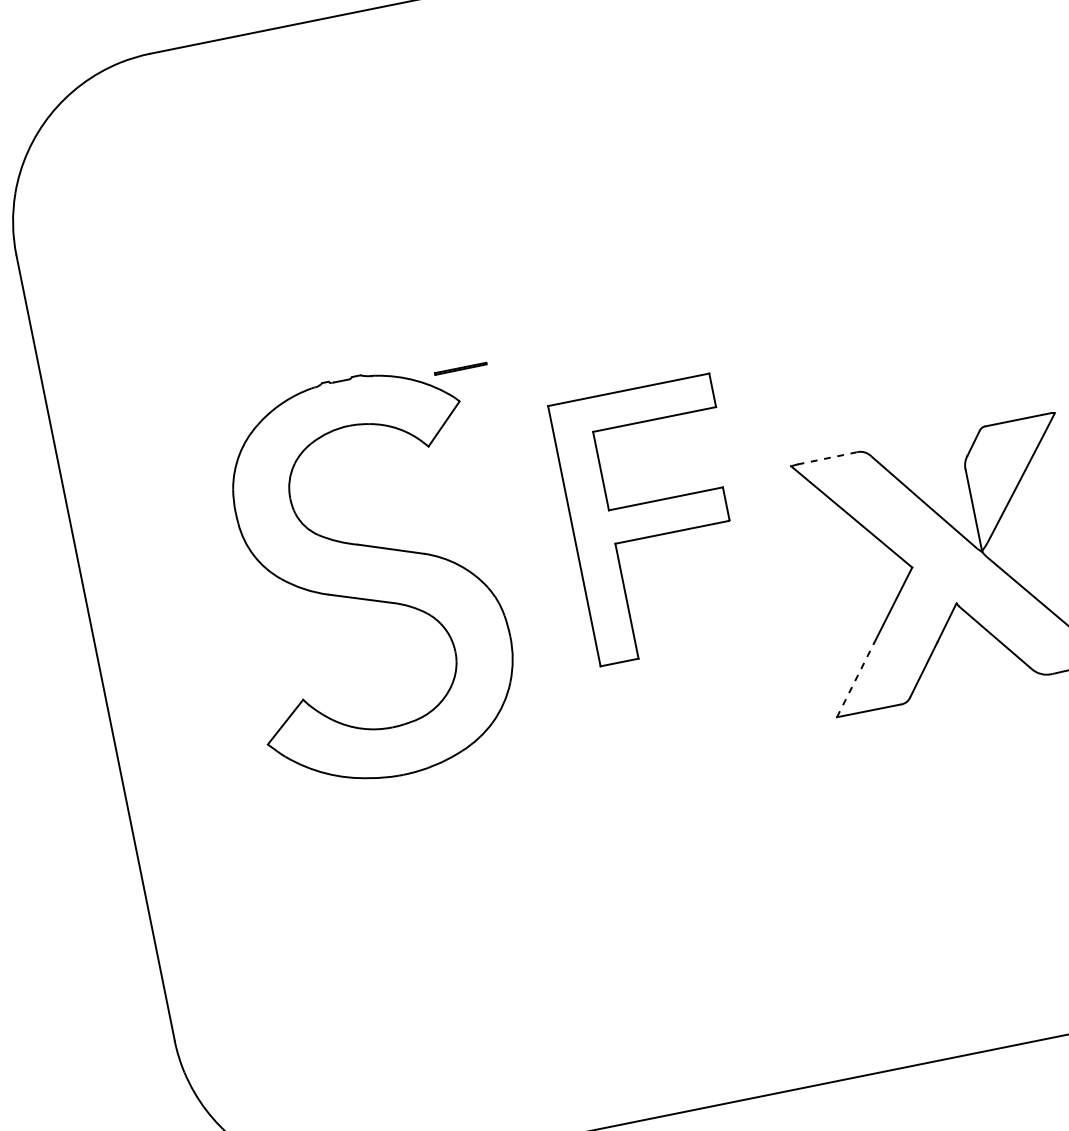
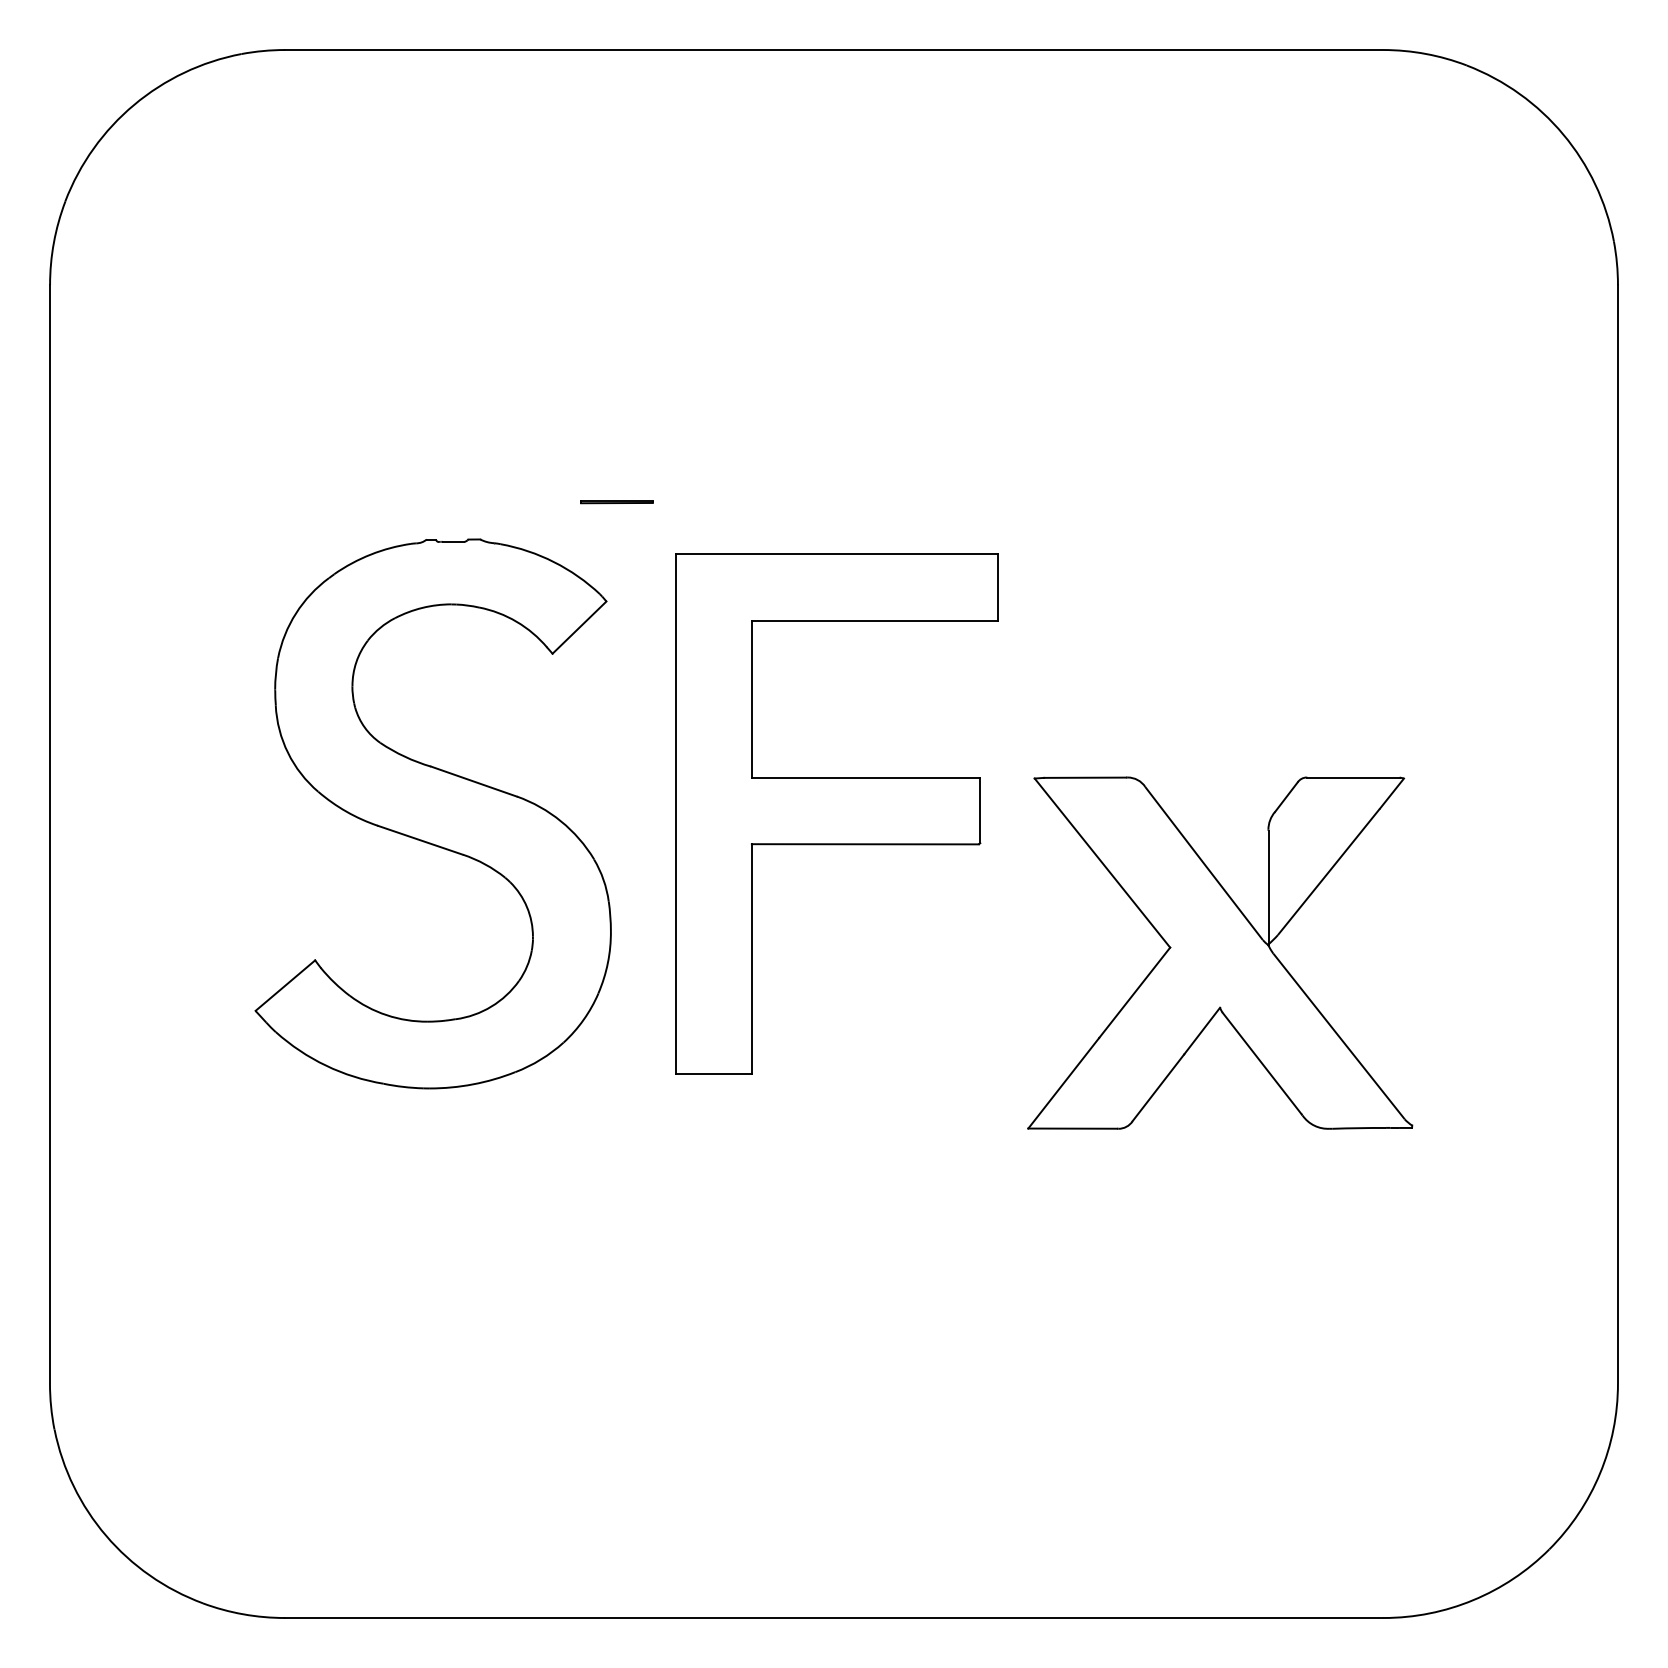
line: (460, 369) -> (616, 502), moved
line: (827, 458) -> (1085, 777), dashed -> solid
part: (654, 519) -> (836, 813), size x1.43
line: (855, 679) -> (1063, 1083), dashed -> solid

